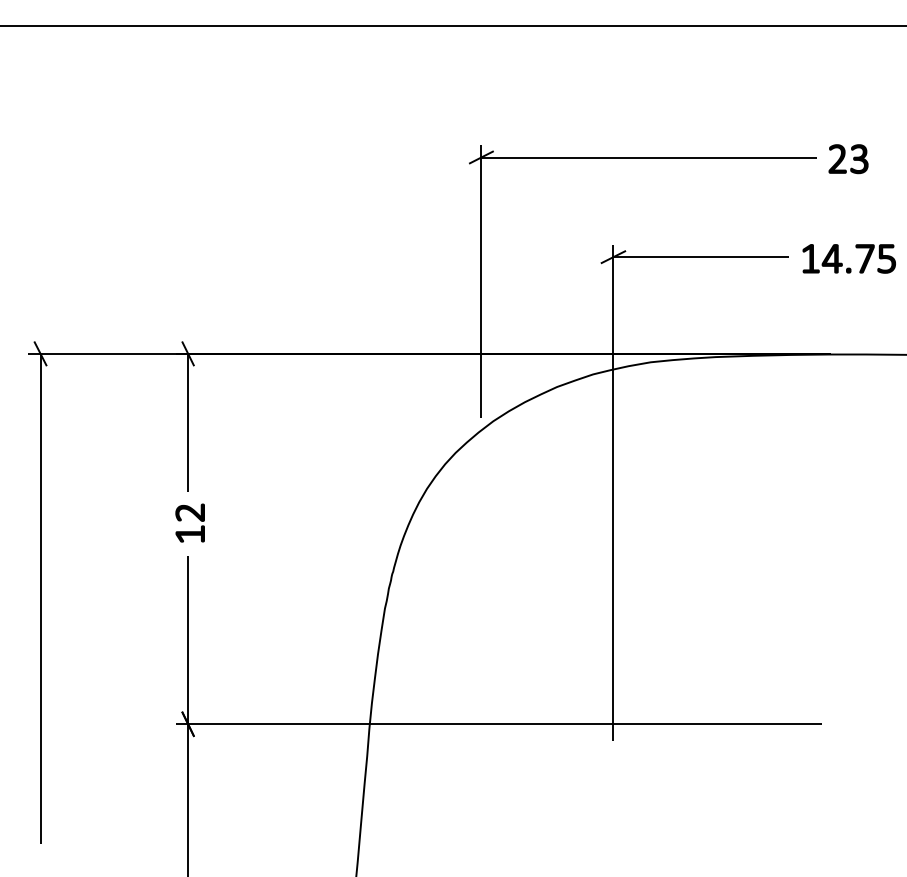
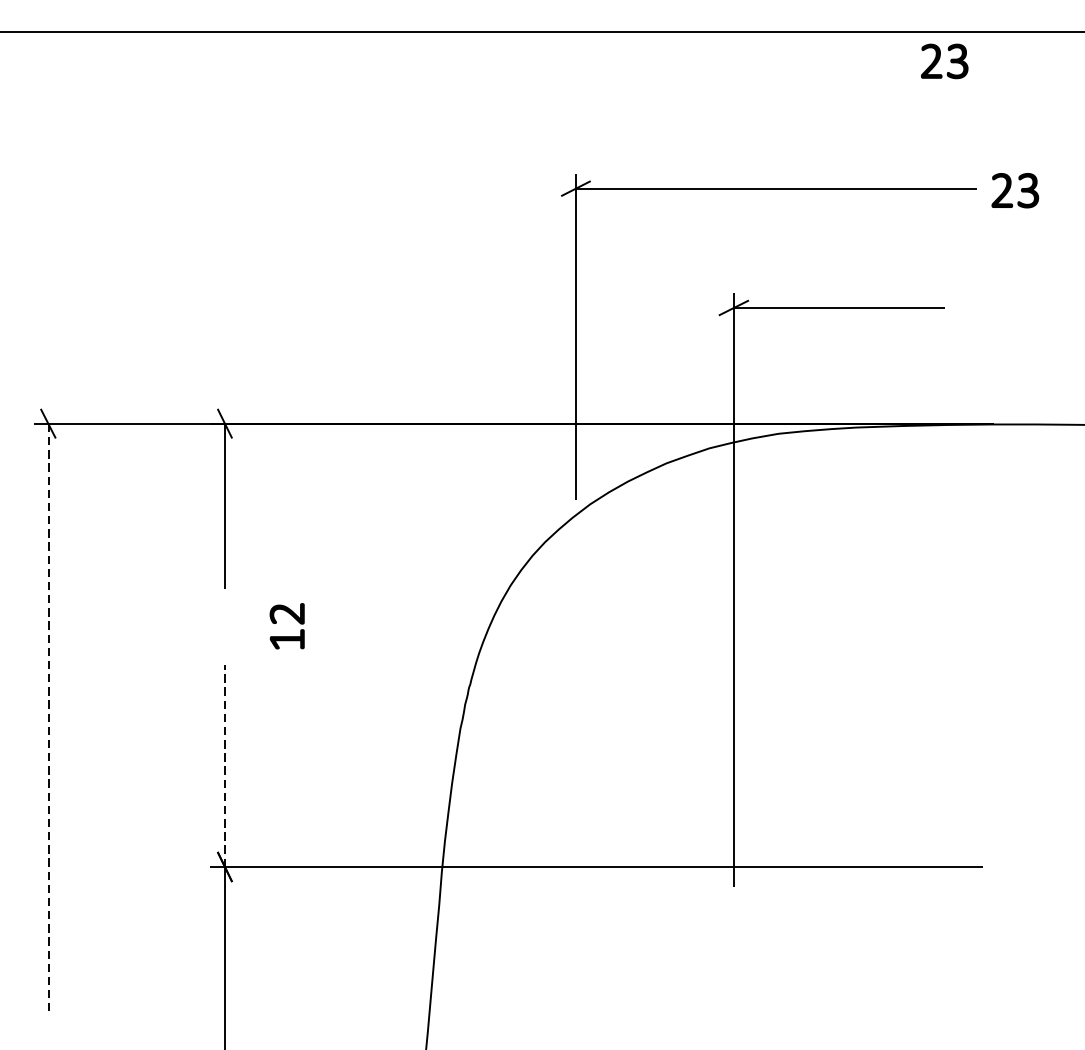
part: (789, 51) -> (944, 61), added
part: (842, 263) -> (1008, 315), removed
part: (181, 520) -> (276, 623), moved
line: (40, 599) -> (48, 717), solid -> dashed
line: (188, 639) -> (225, 765), solid -> dashed

